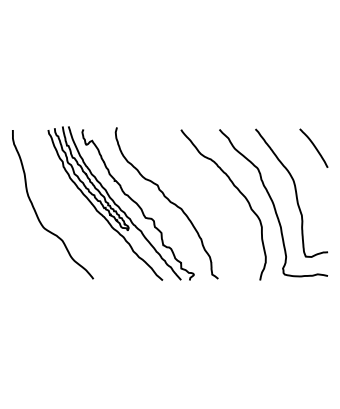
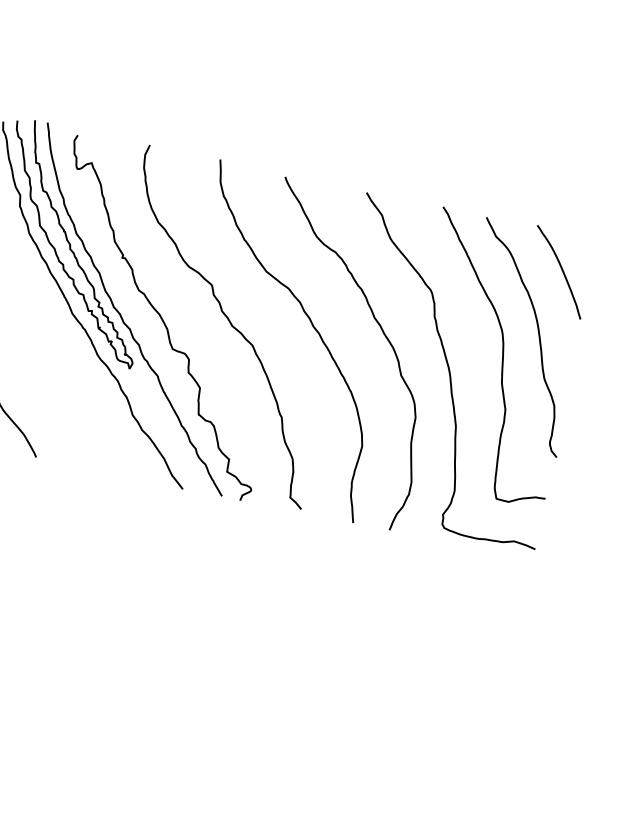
curve: (309, 179) -> (536, 336), added
curve: (205, 194) -> (309, 324), added

